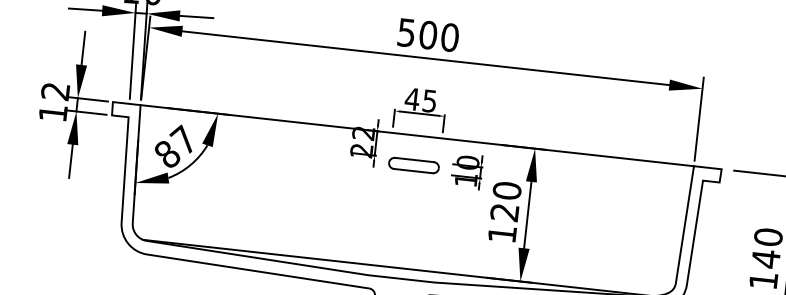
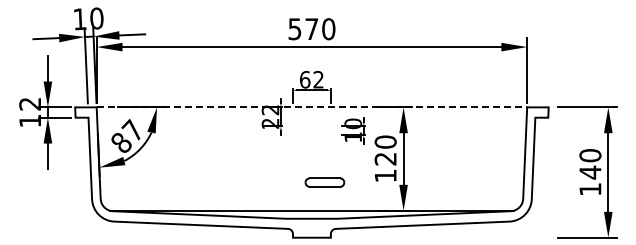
text: (427, 35) -> (311, 29), 500 -> 570
text: (420, 99) -> (311, 79), 45 -> 62
line: (417, 135) -> (312, 107), solid -> dashed
part: (413, 165) -> (324, 182), moved

